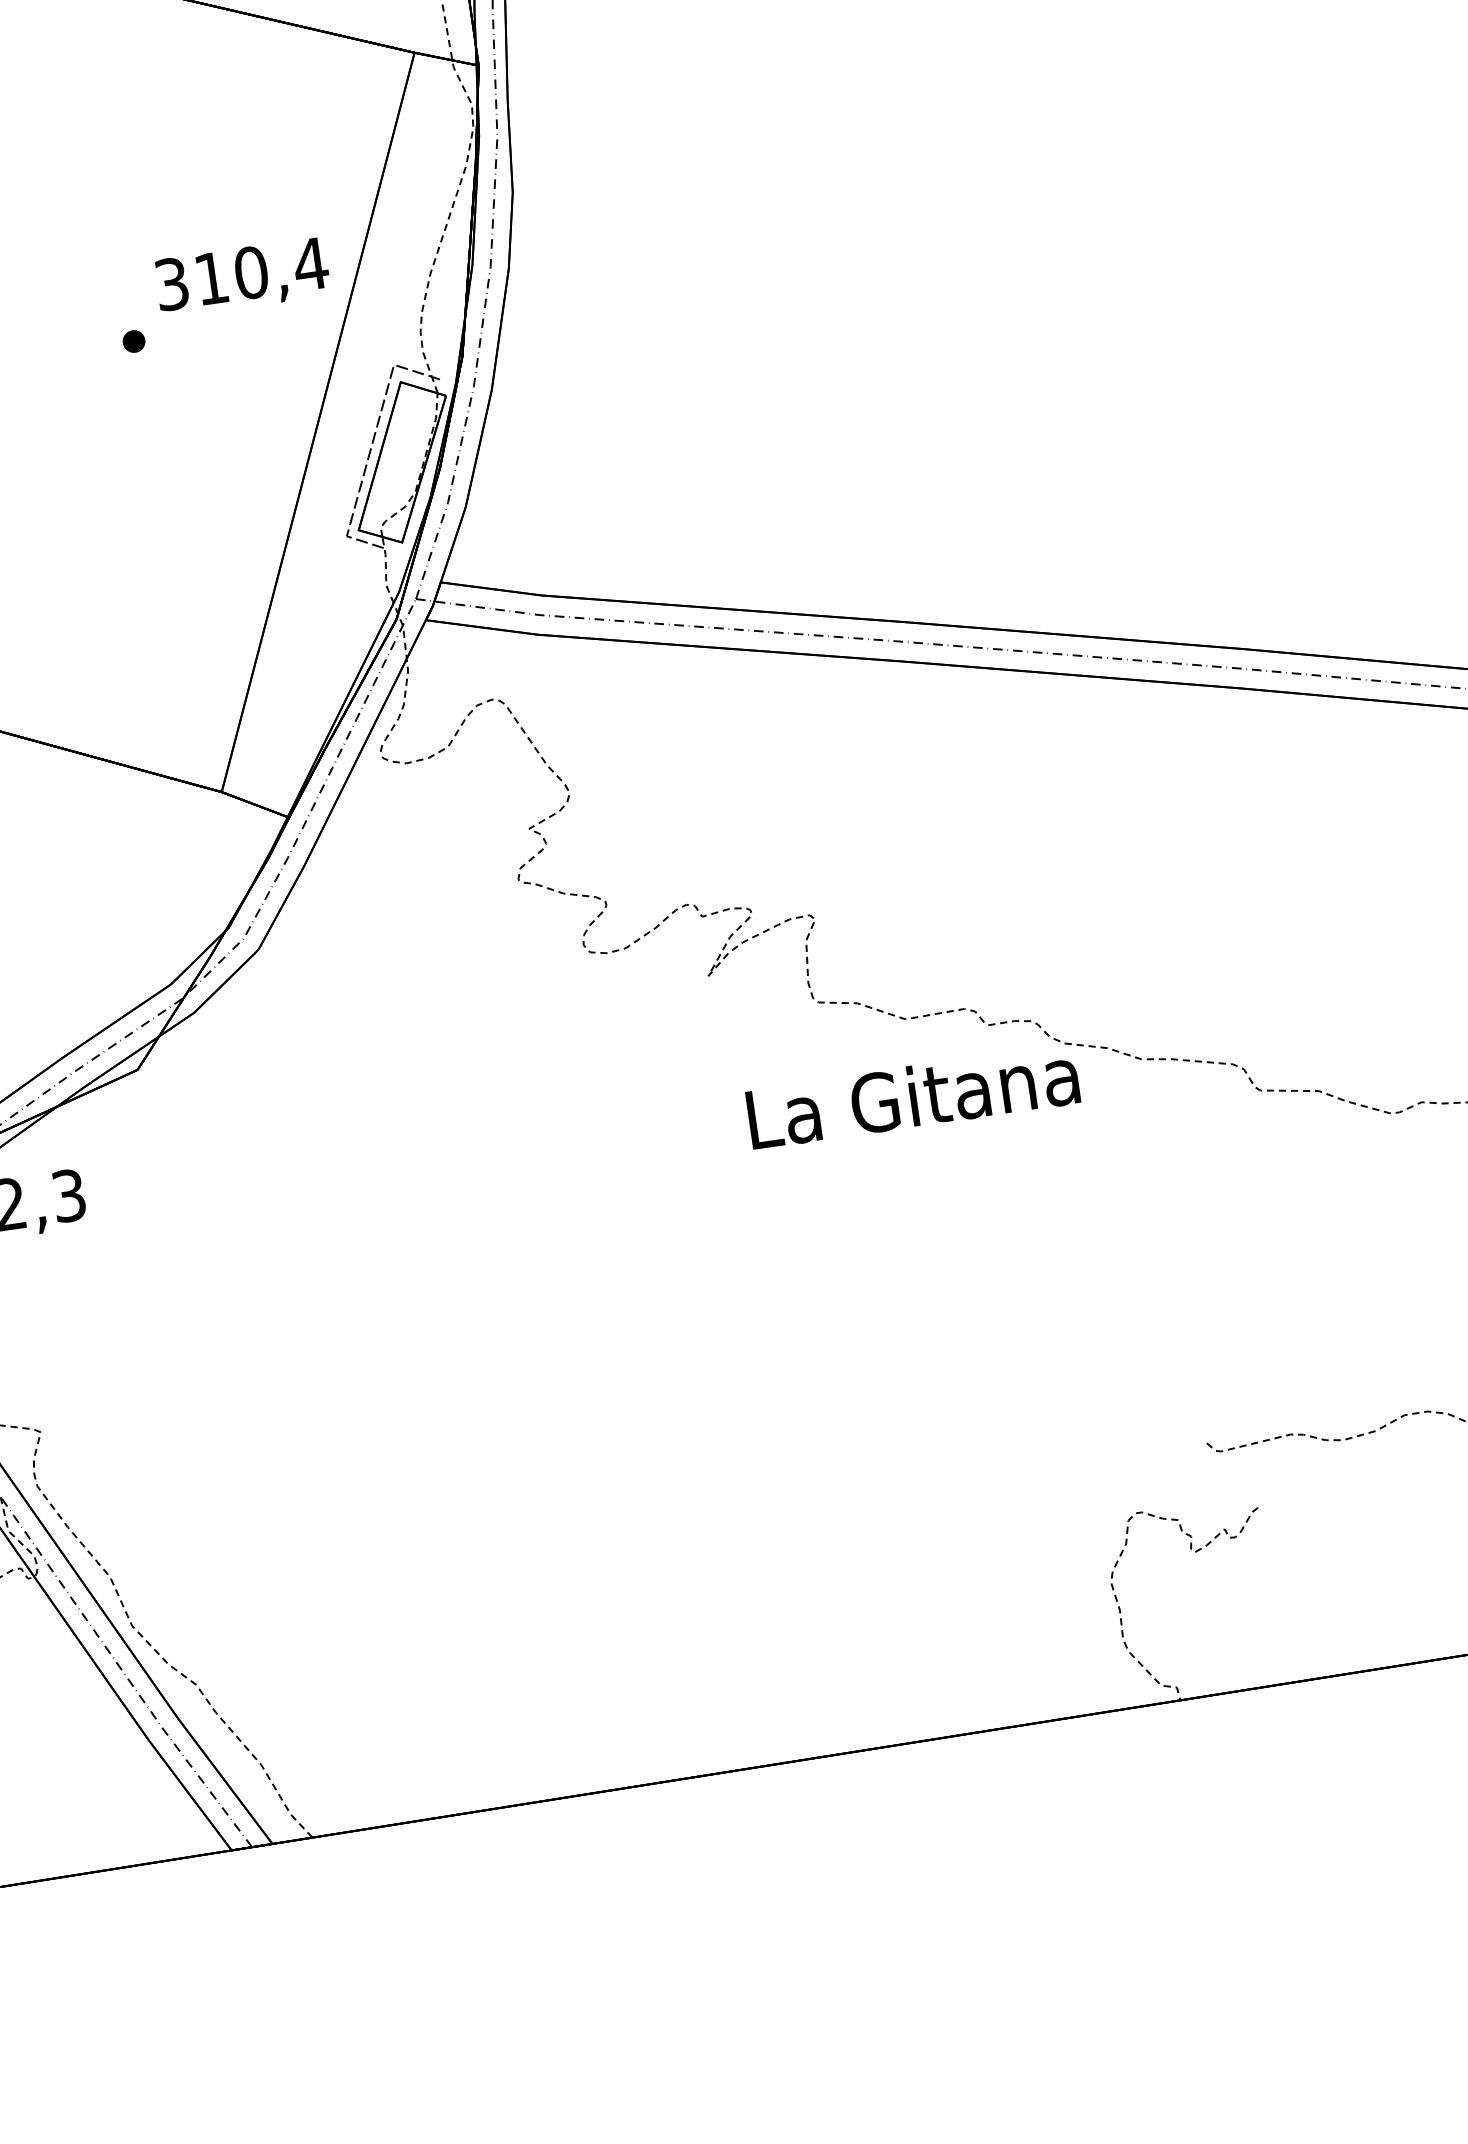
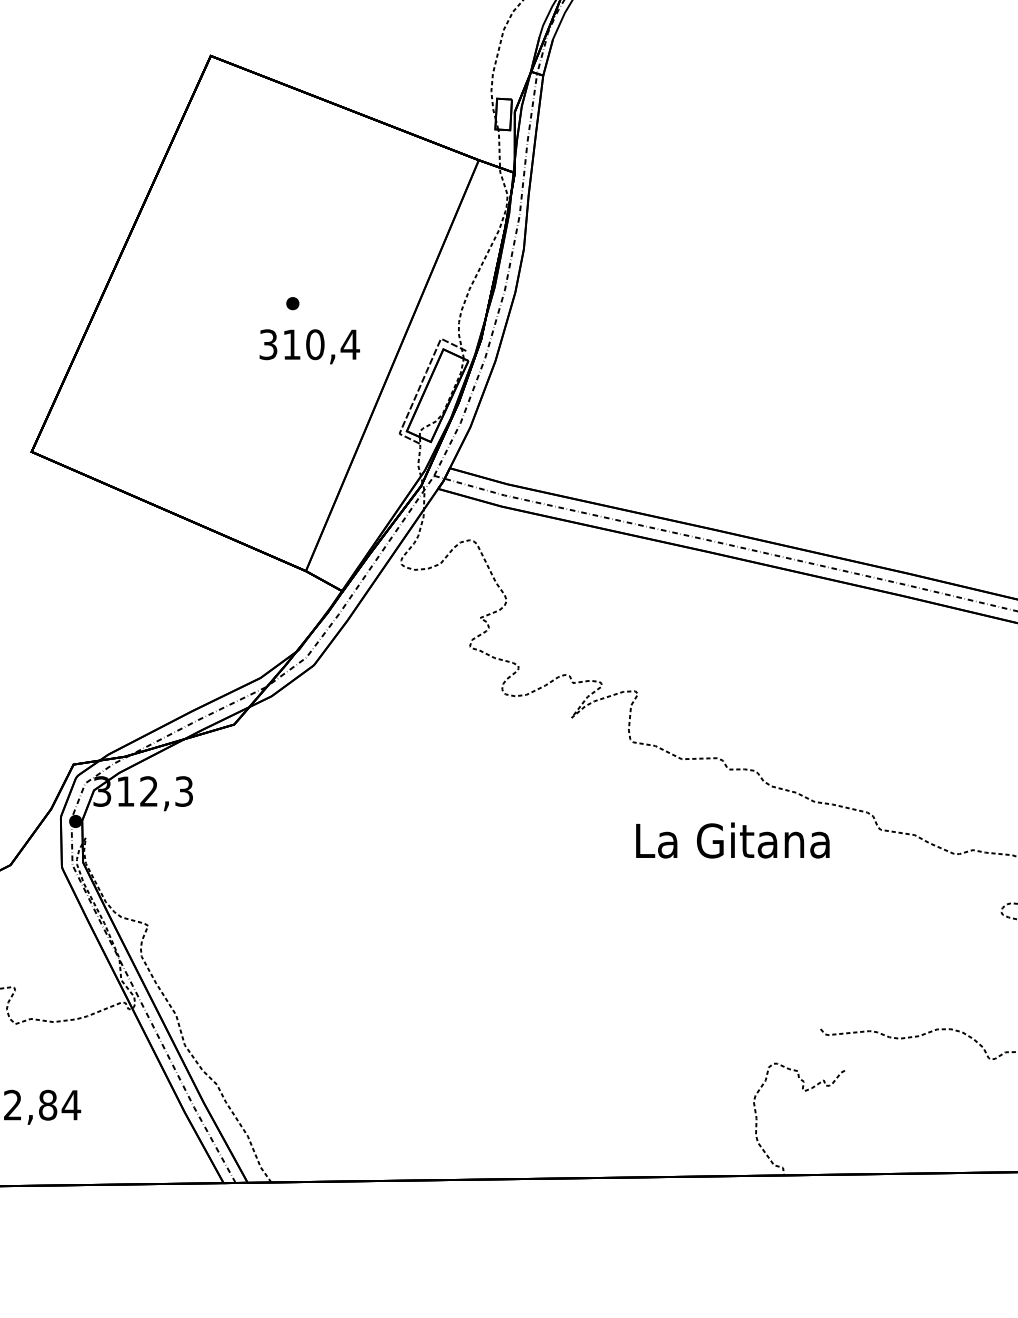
text: (242, 277) -> (309, 346), moved
text: (912, 1096) -> (732, 840), moved

